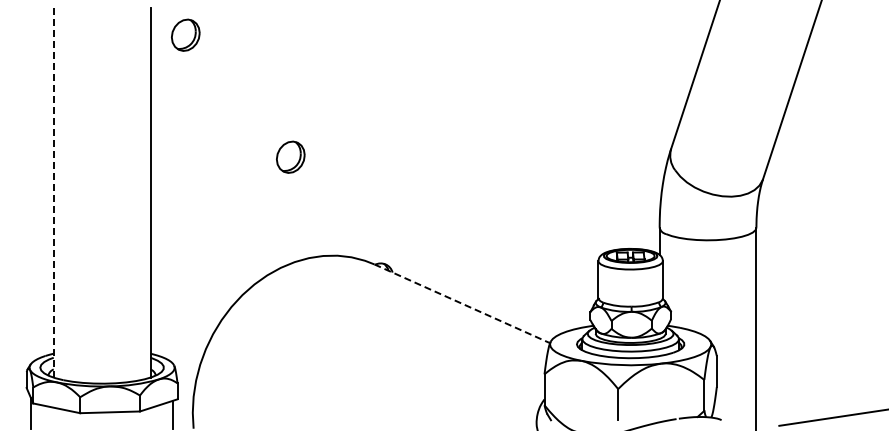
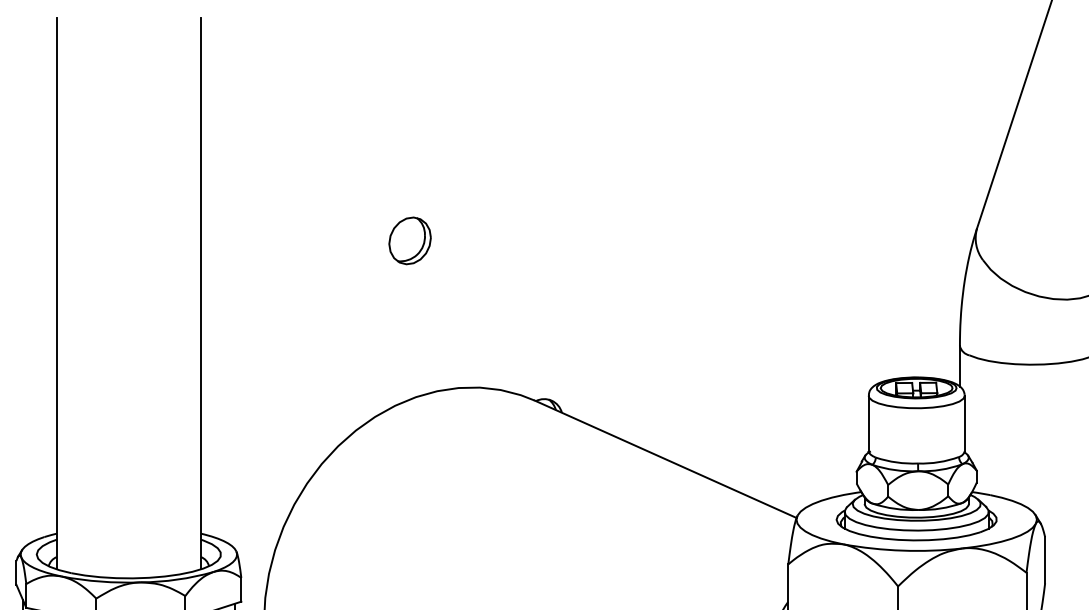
part: (185, 34) -> (253, 57), removed
line: (53, 192) -> (56, 293), dashed -> solid
line: (462, 304) -> (666, 460), dashed -> solid

